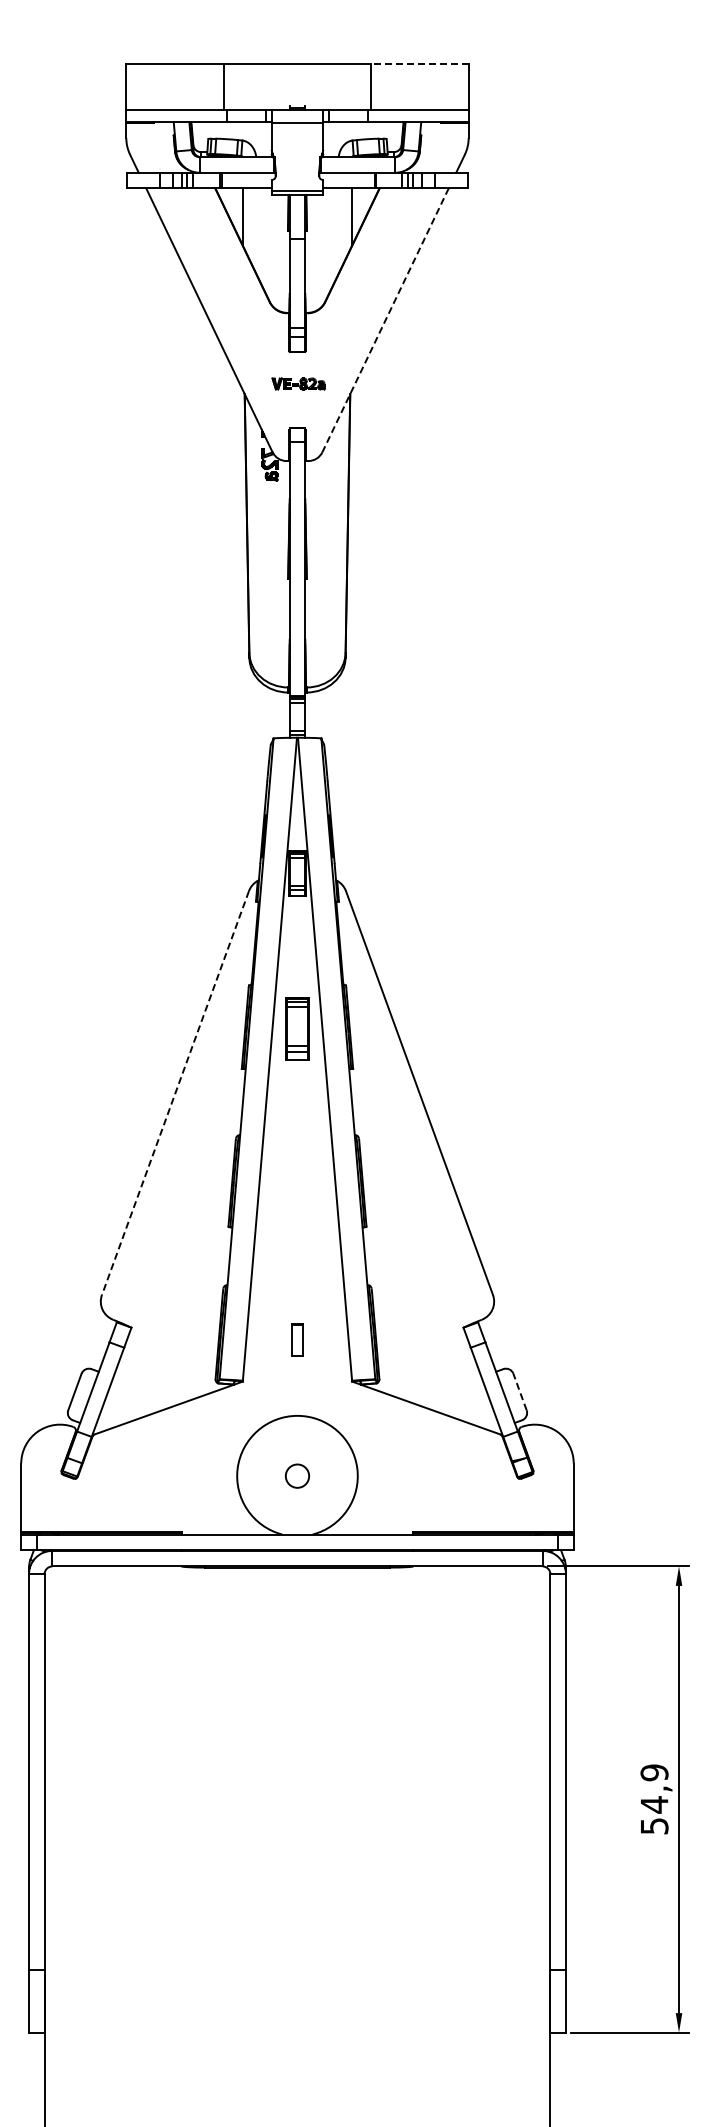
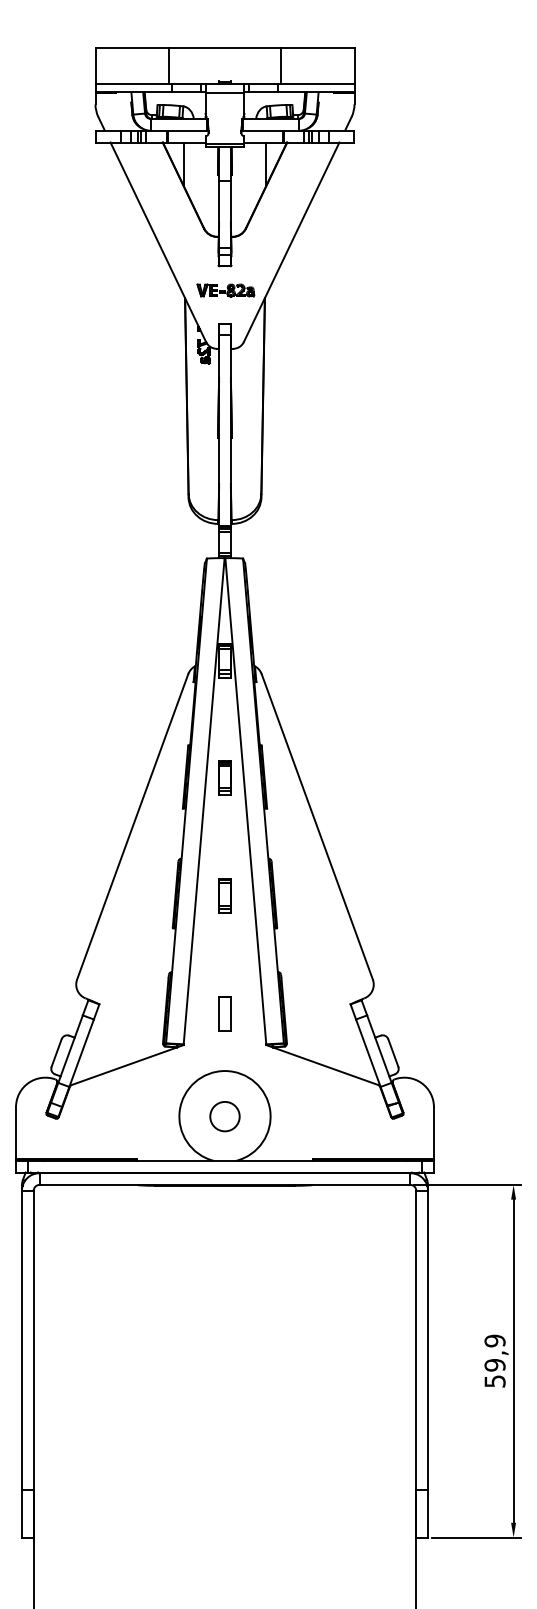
line: (420, 63) -> (318, 48), dashed -> solid
line: (385, 320) -> (291, 242), dashed -> solid
part: (298, 383) -> (225, 290), size x1.43
part: (297, 1028) -> (225, 778), size x0.71
line: (175, 1093) -> (132, 827), dashed -> solid
part: (297, 1184) -> (225, 896), added
part: (297, 1340) -> (225, 1014), size x1.43
line: (519, 1391) -> (392, 1052), dashed -> solid
circle: (297, 1475) -> (225, 1116), size x1.67
text: (654, 1804) -> (495, 1364), 54,9 -> 59,9

